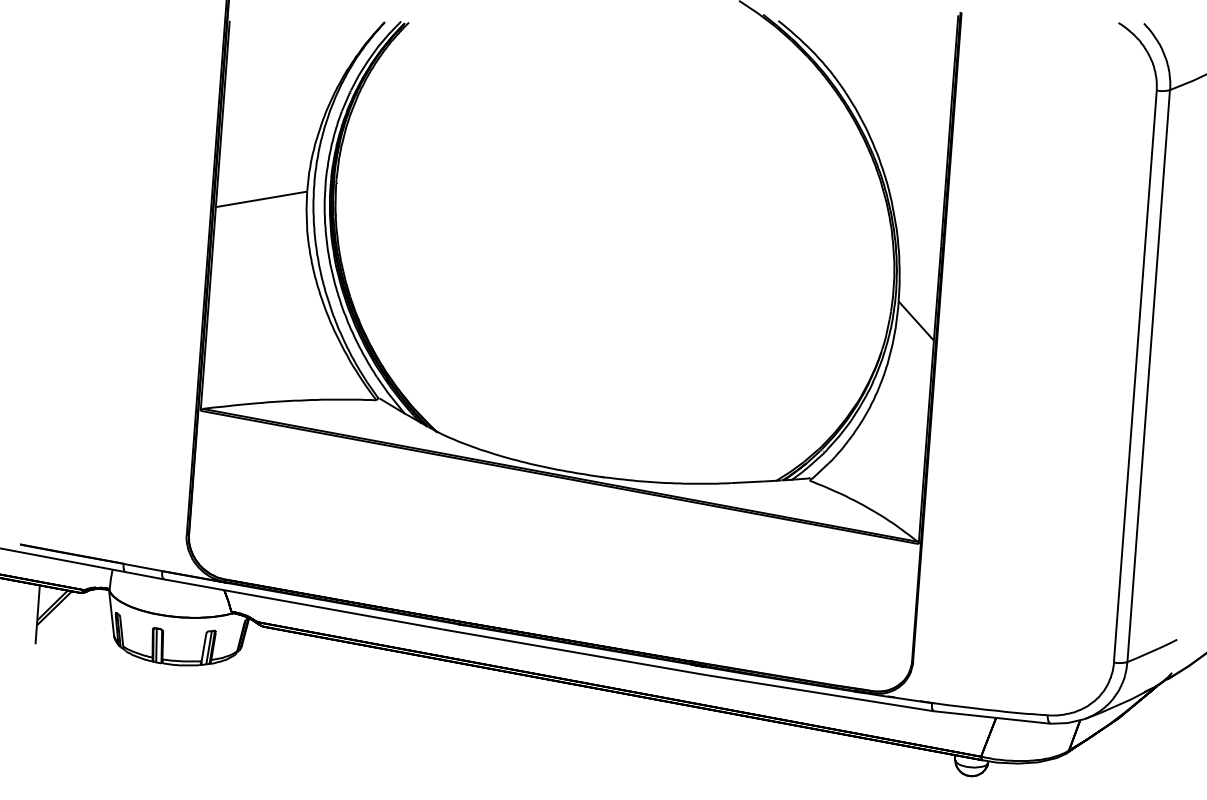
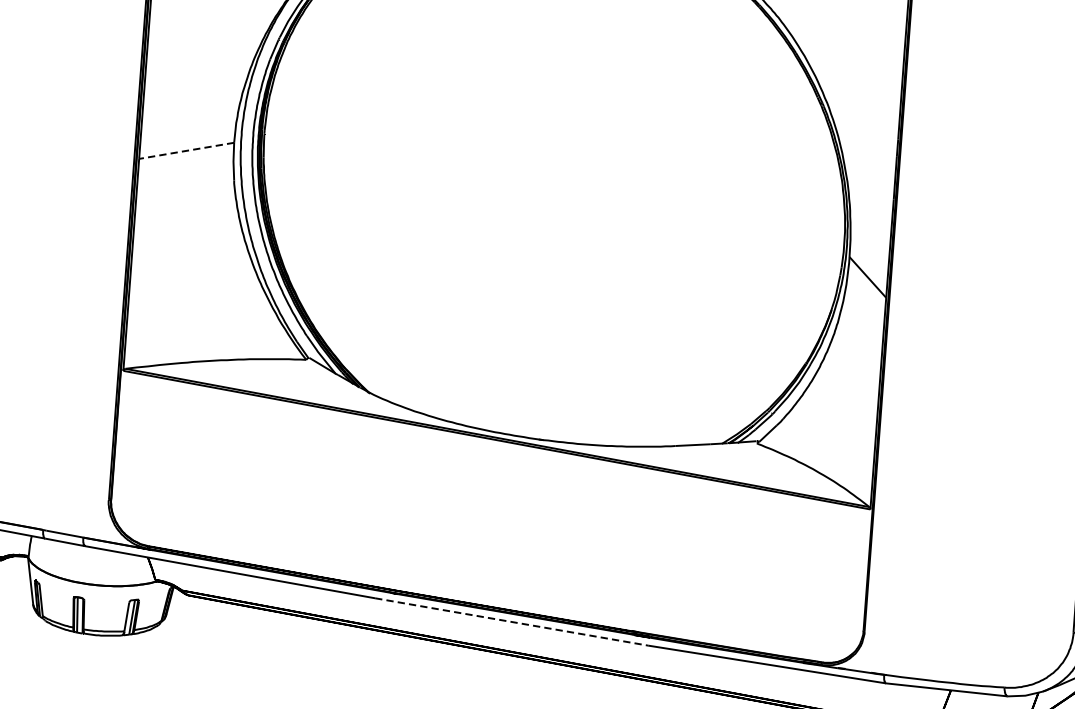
line: (261, 199) -> (186, 150), solid -> dashed
line: (574, 652) -> (512, 622), solid -> dashed

